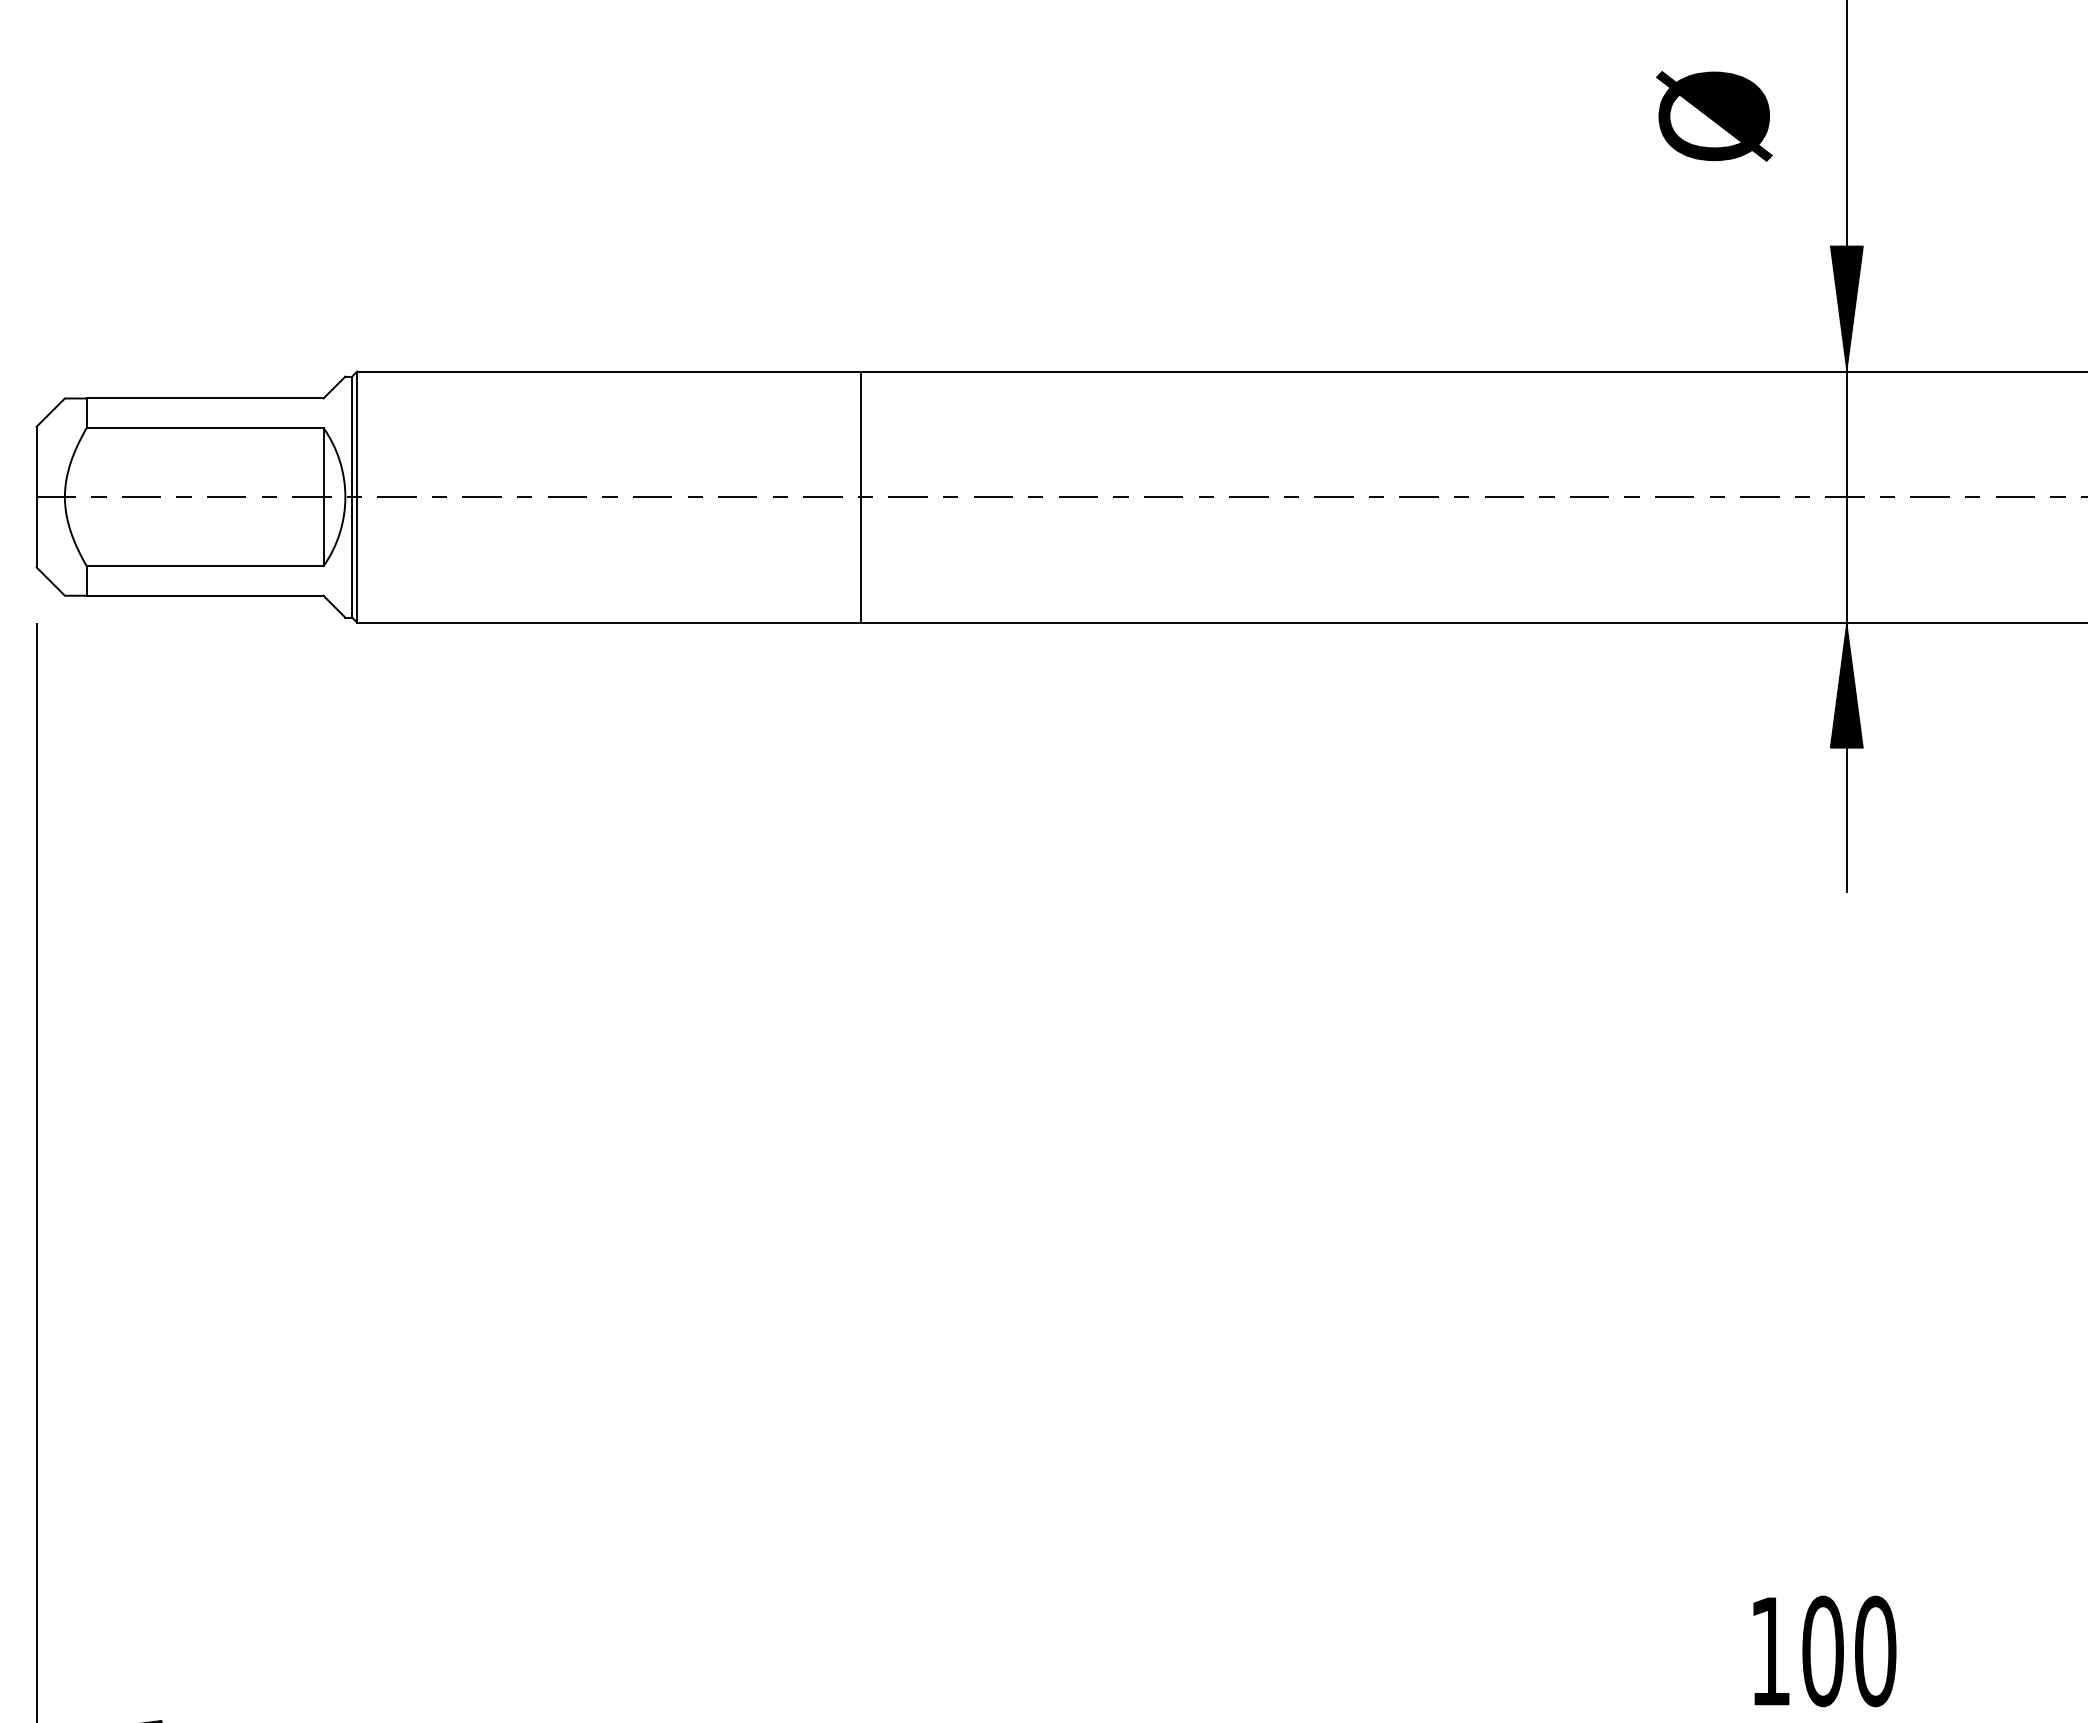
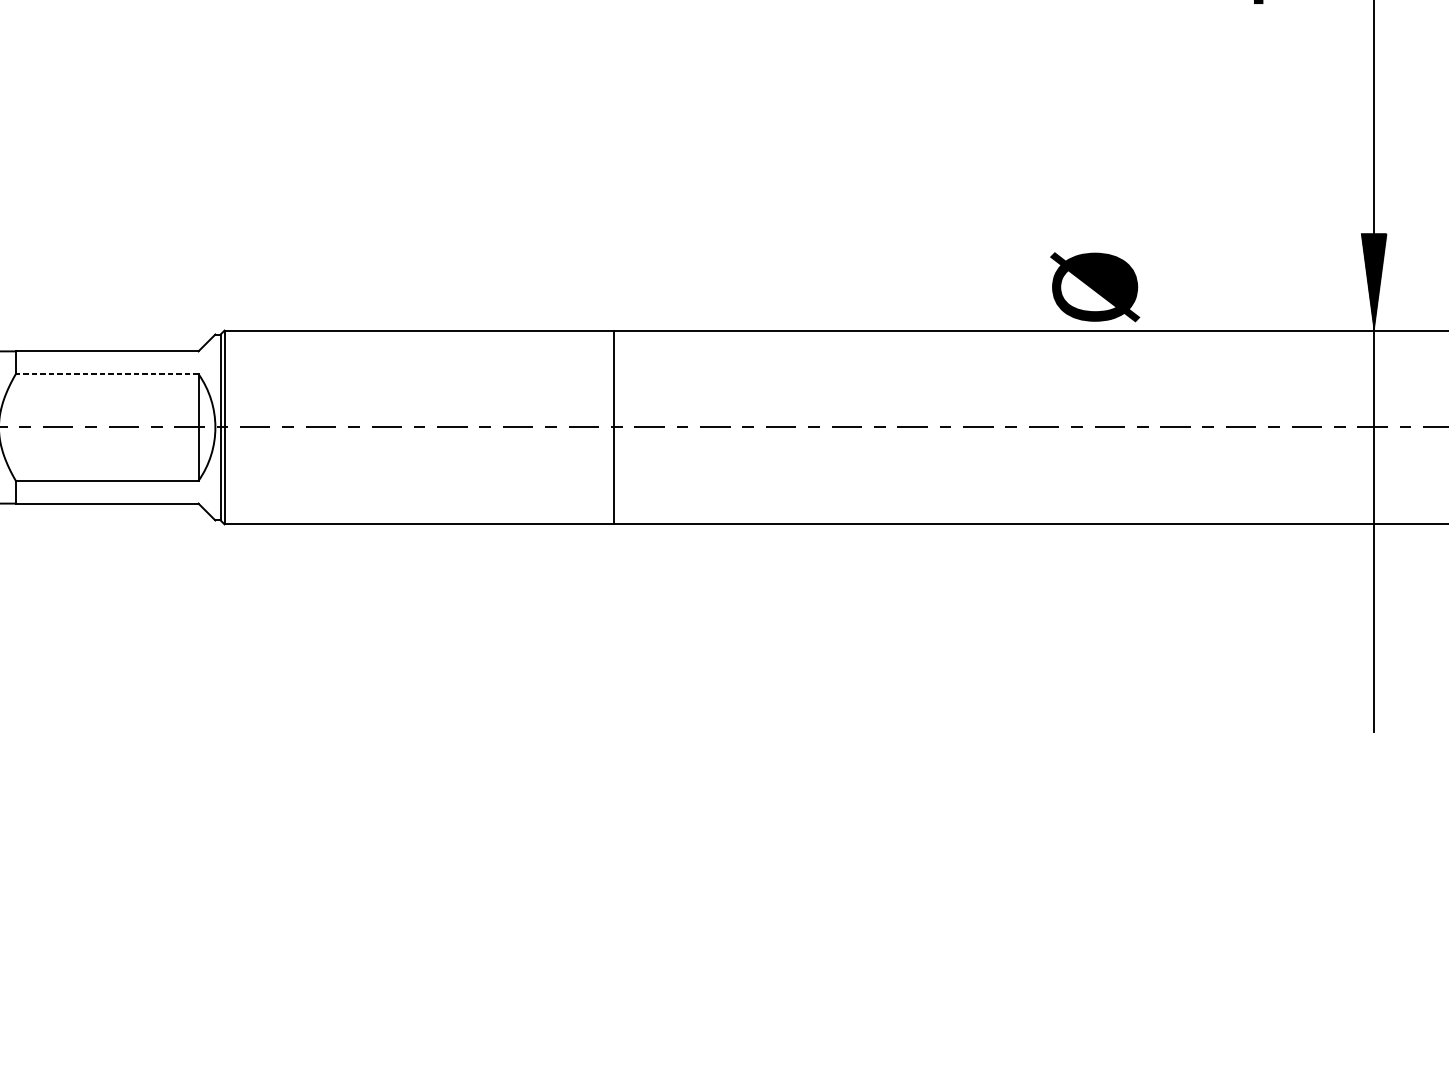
text: (1714, 116) -> (1095, 287), moved
line: (204, 427) -> (106, 373), solid -> dashed
hatch: (1846, 685) -> (1373, 572), removed

